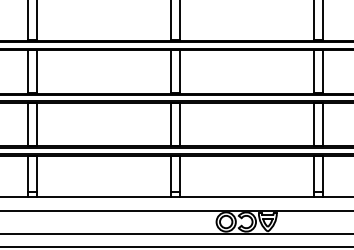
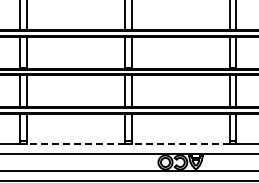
line: (103, 197) -> (75, 144), solid -> dashed
line: (246, 197) -> (180, 144), solid -> dashed

